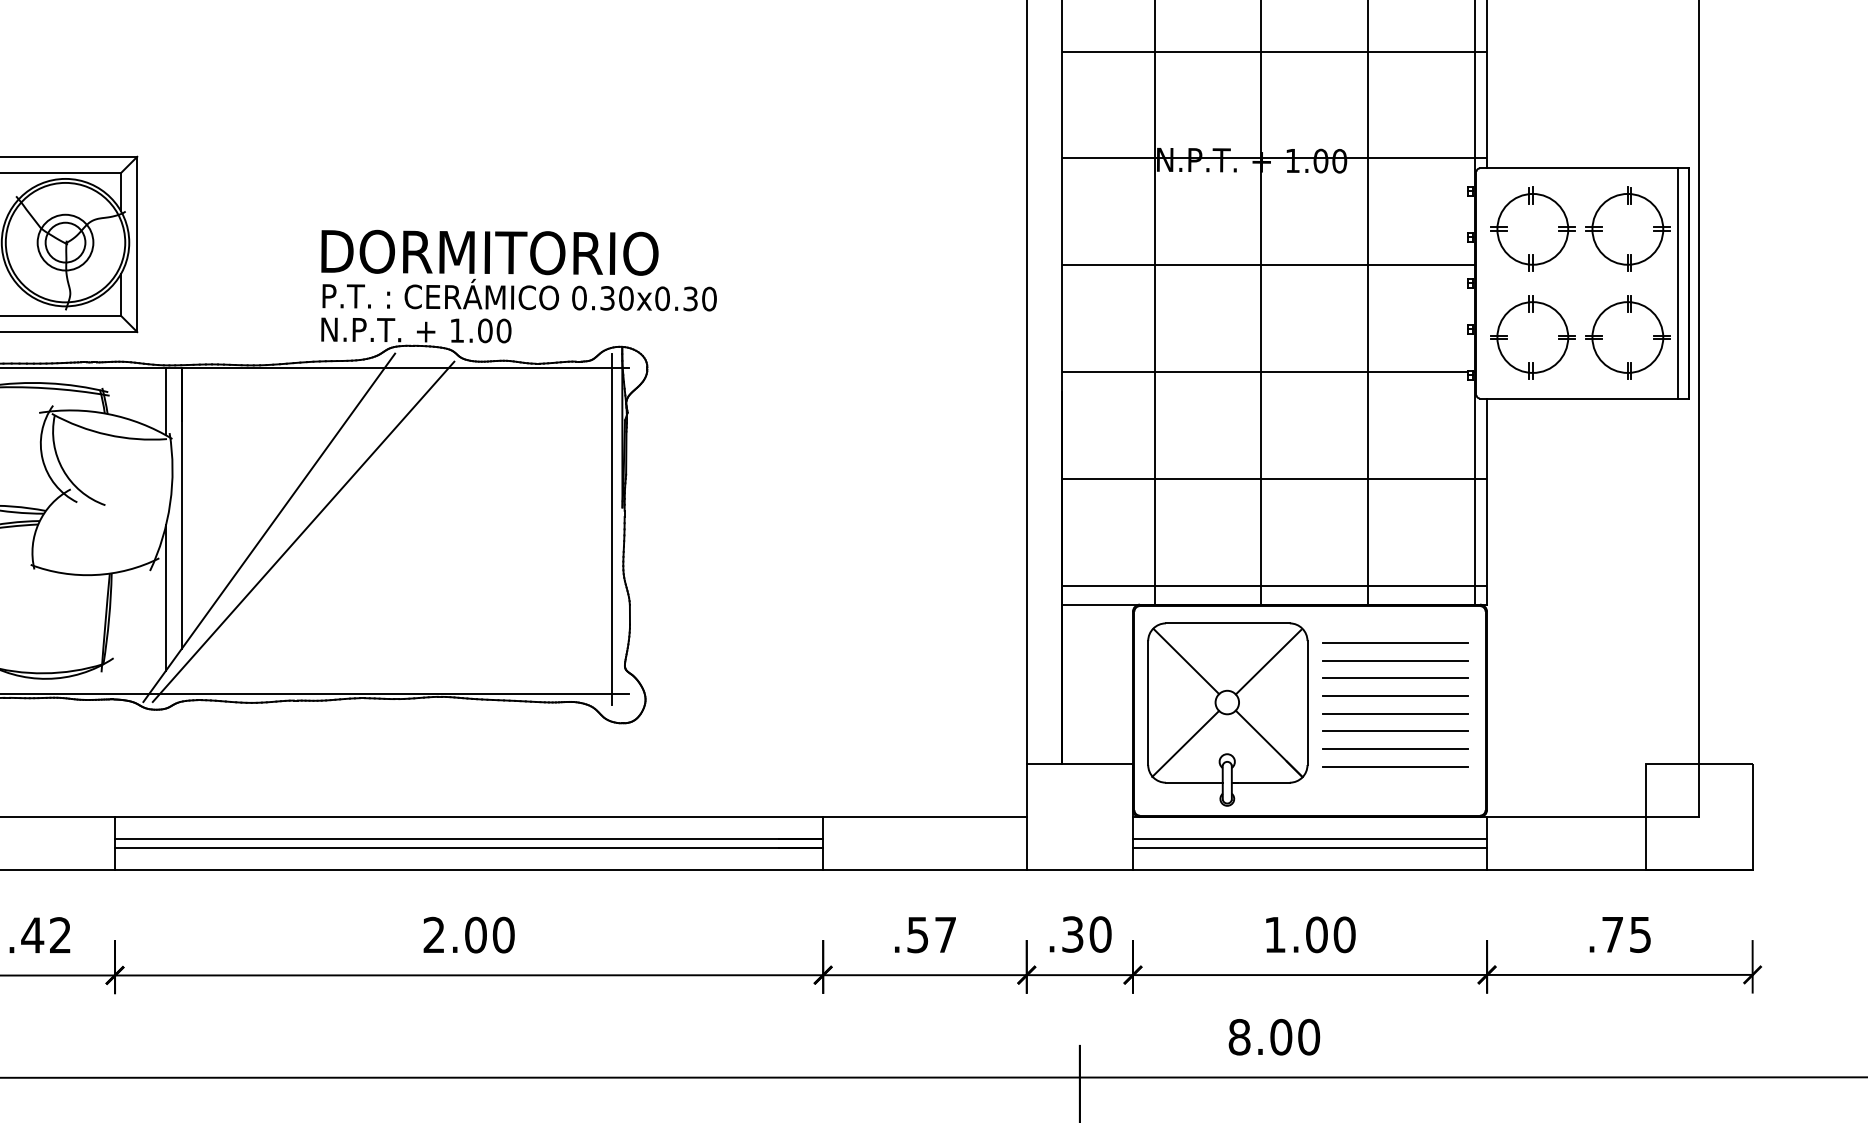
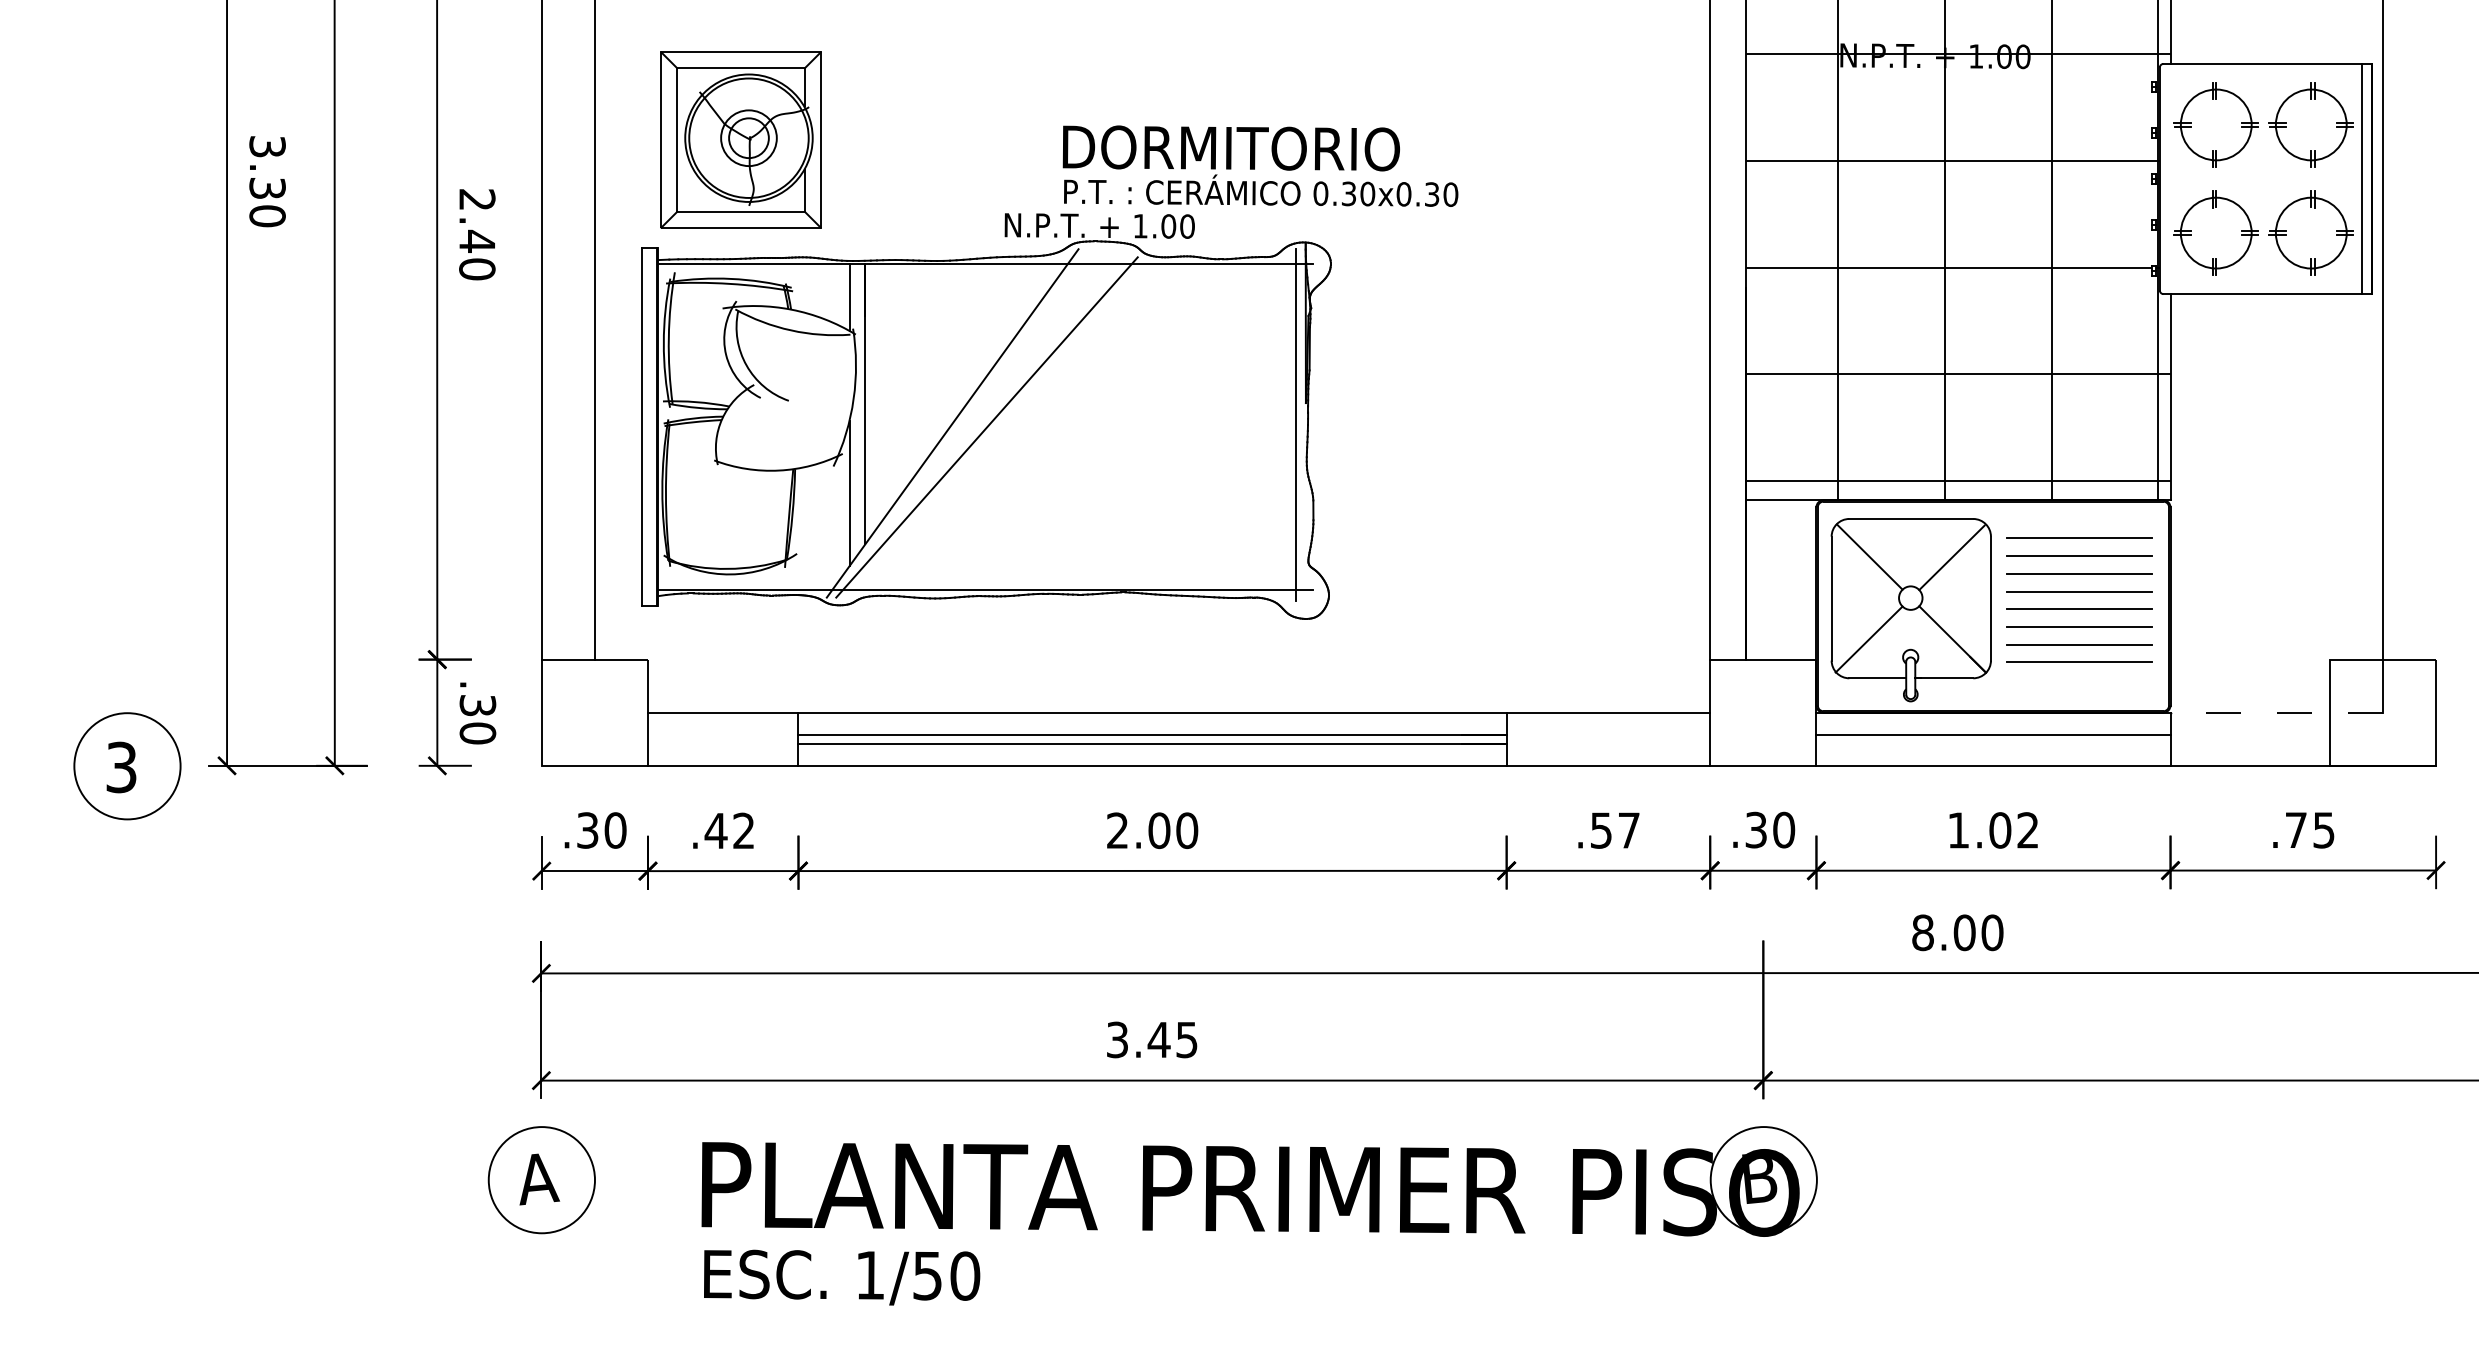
text: (519, 269) -> (1260, 165), moved
line: (1593, 816) -> (2276, 712), solid -> dashed
line: (1310, 847) -> (1993, 743), removed
text: (1345, 934) -> (2028, 830), 1.00 -> 1.02

